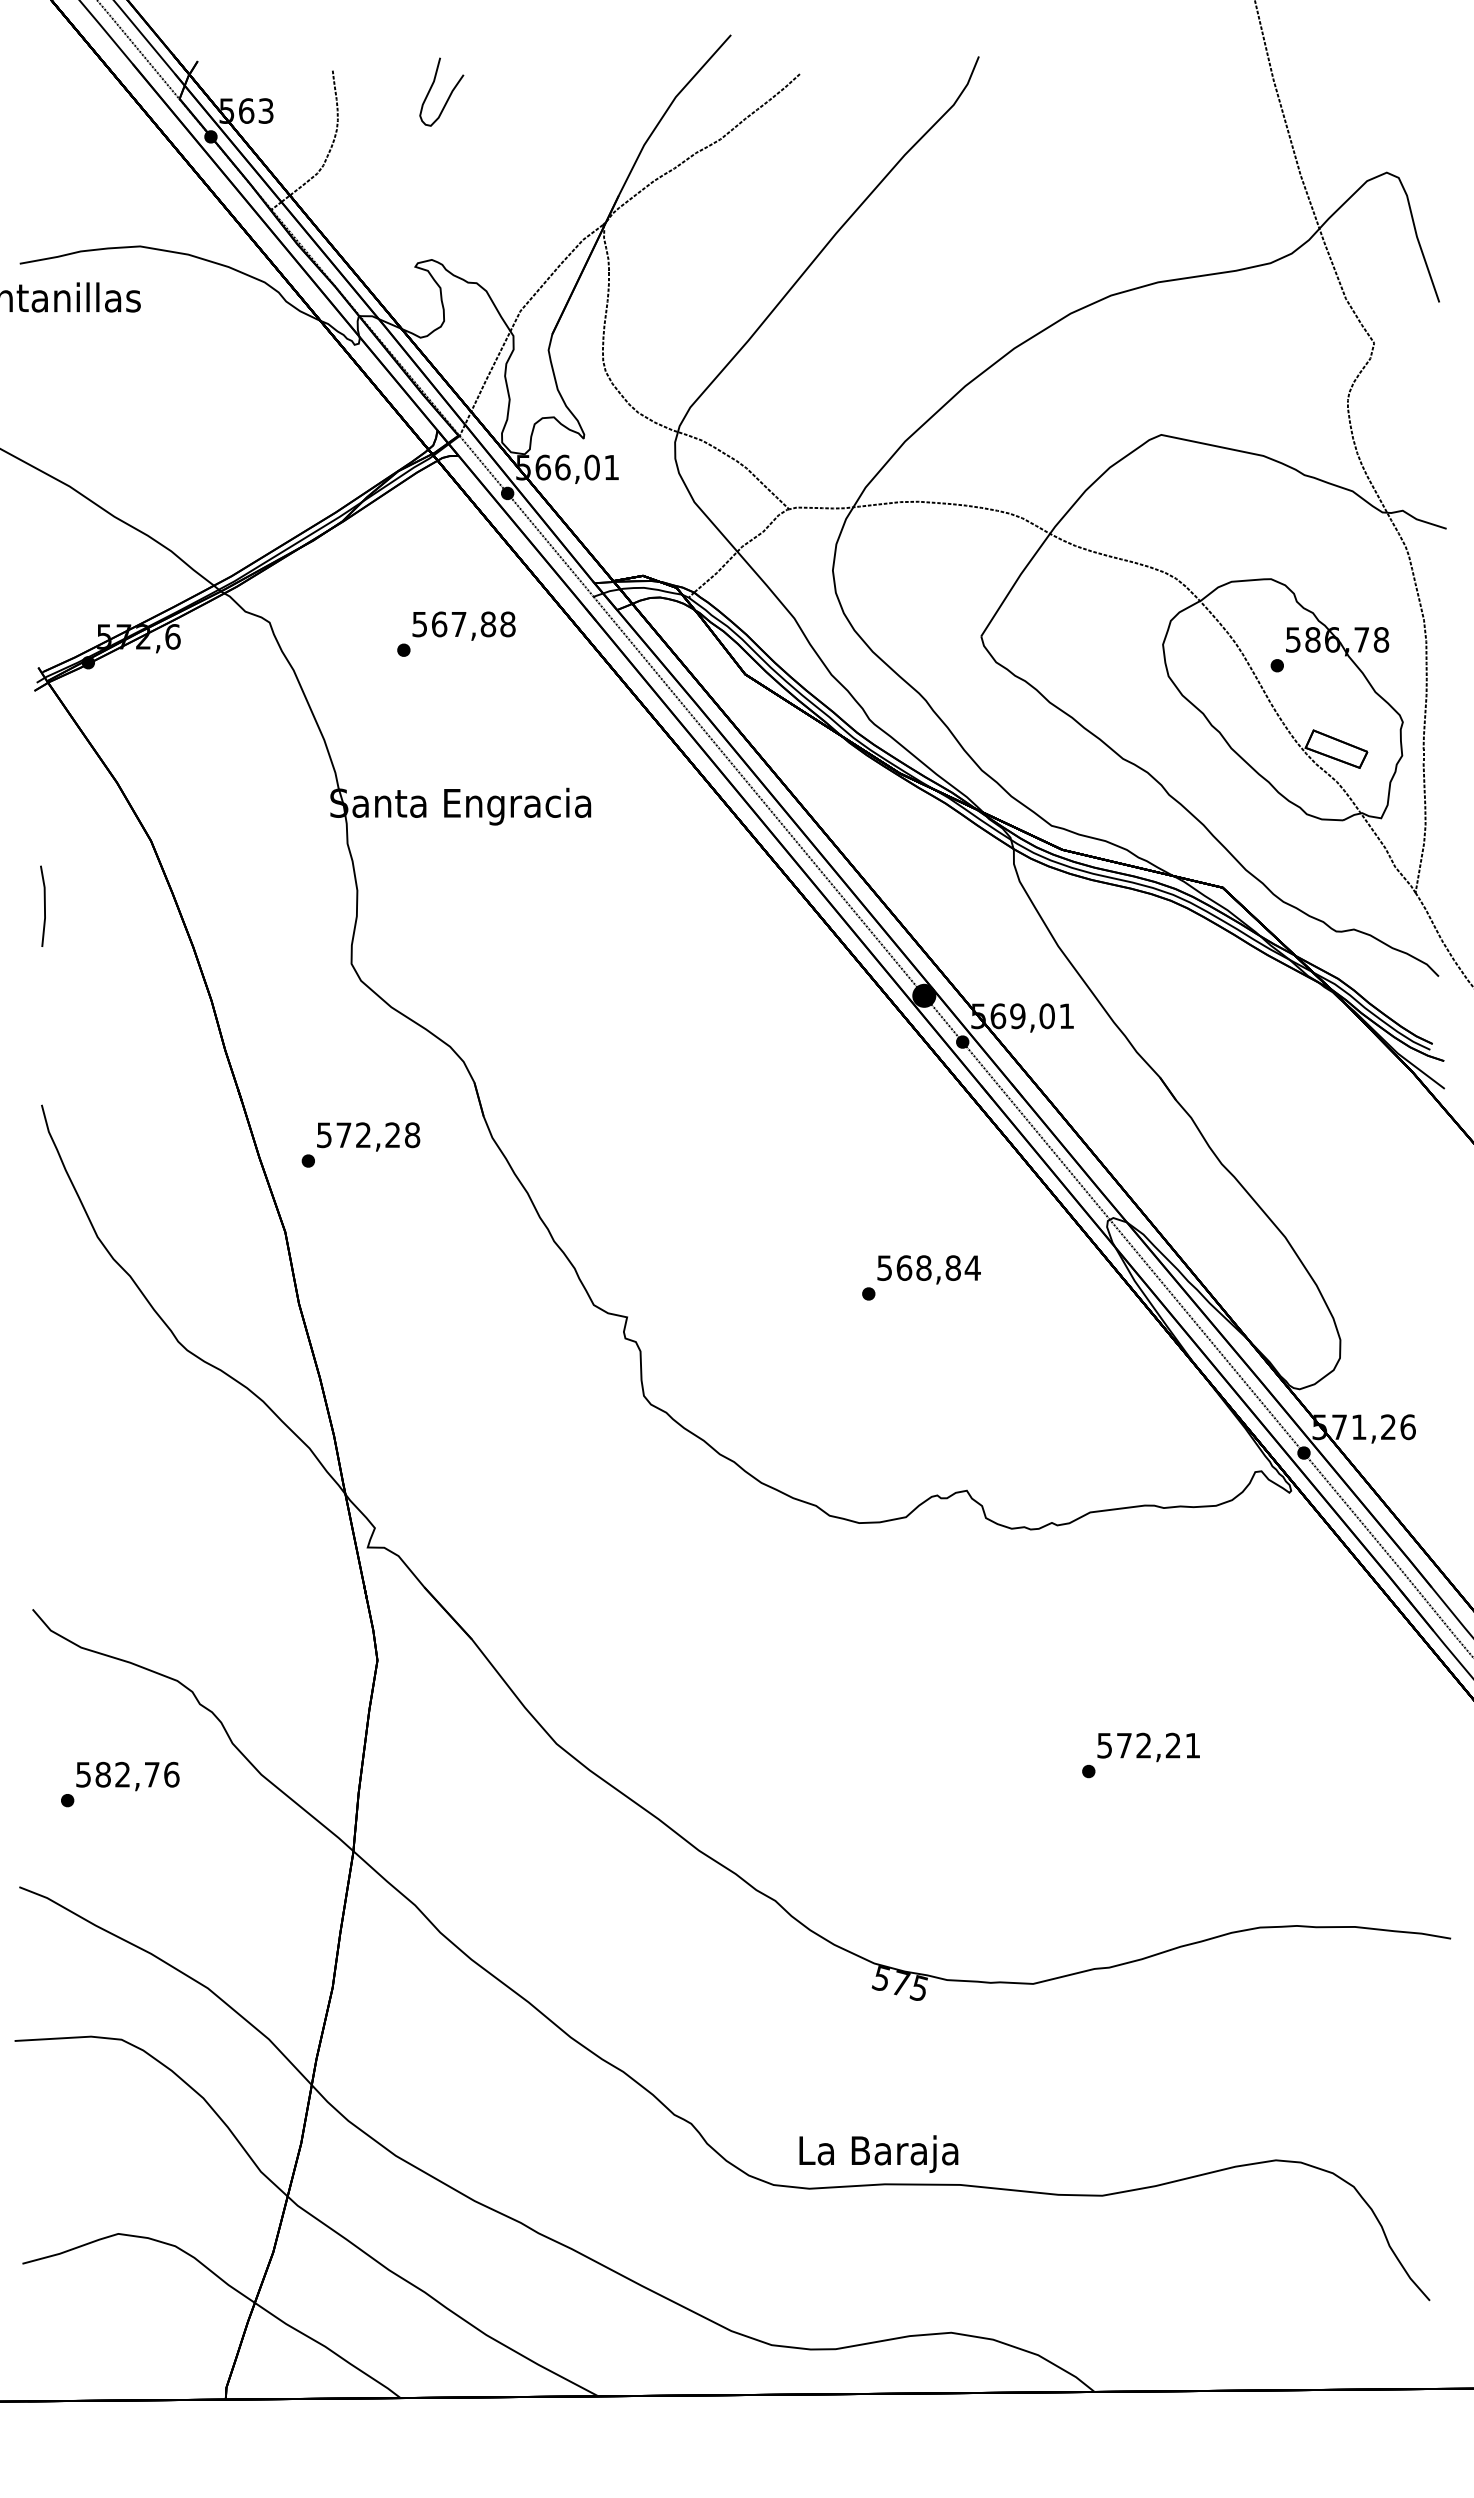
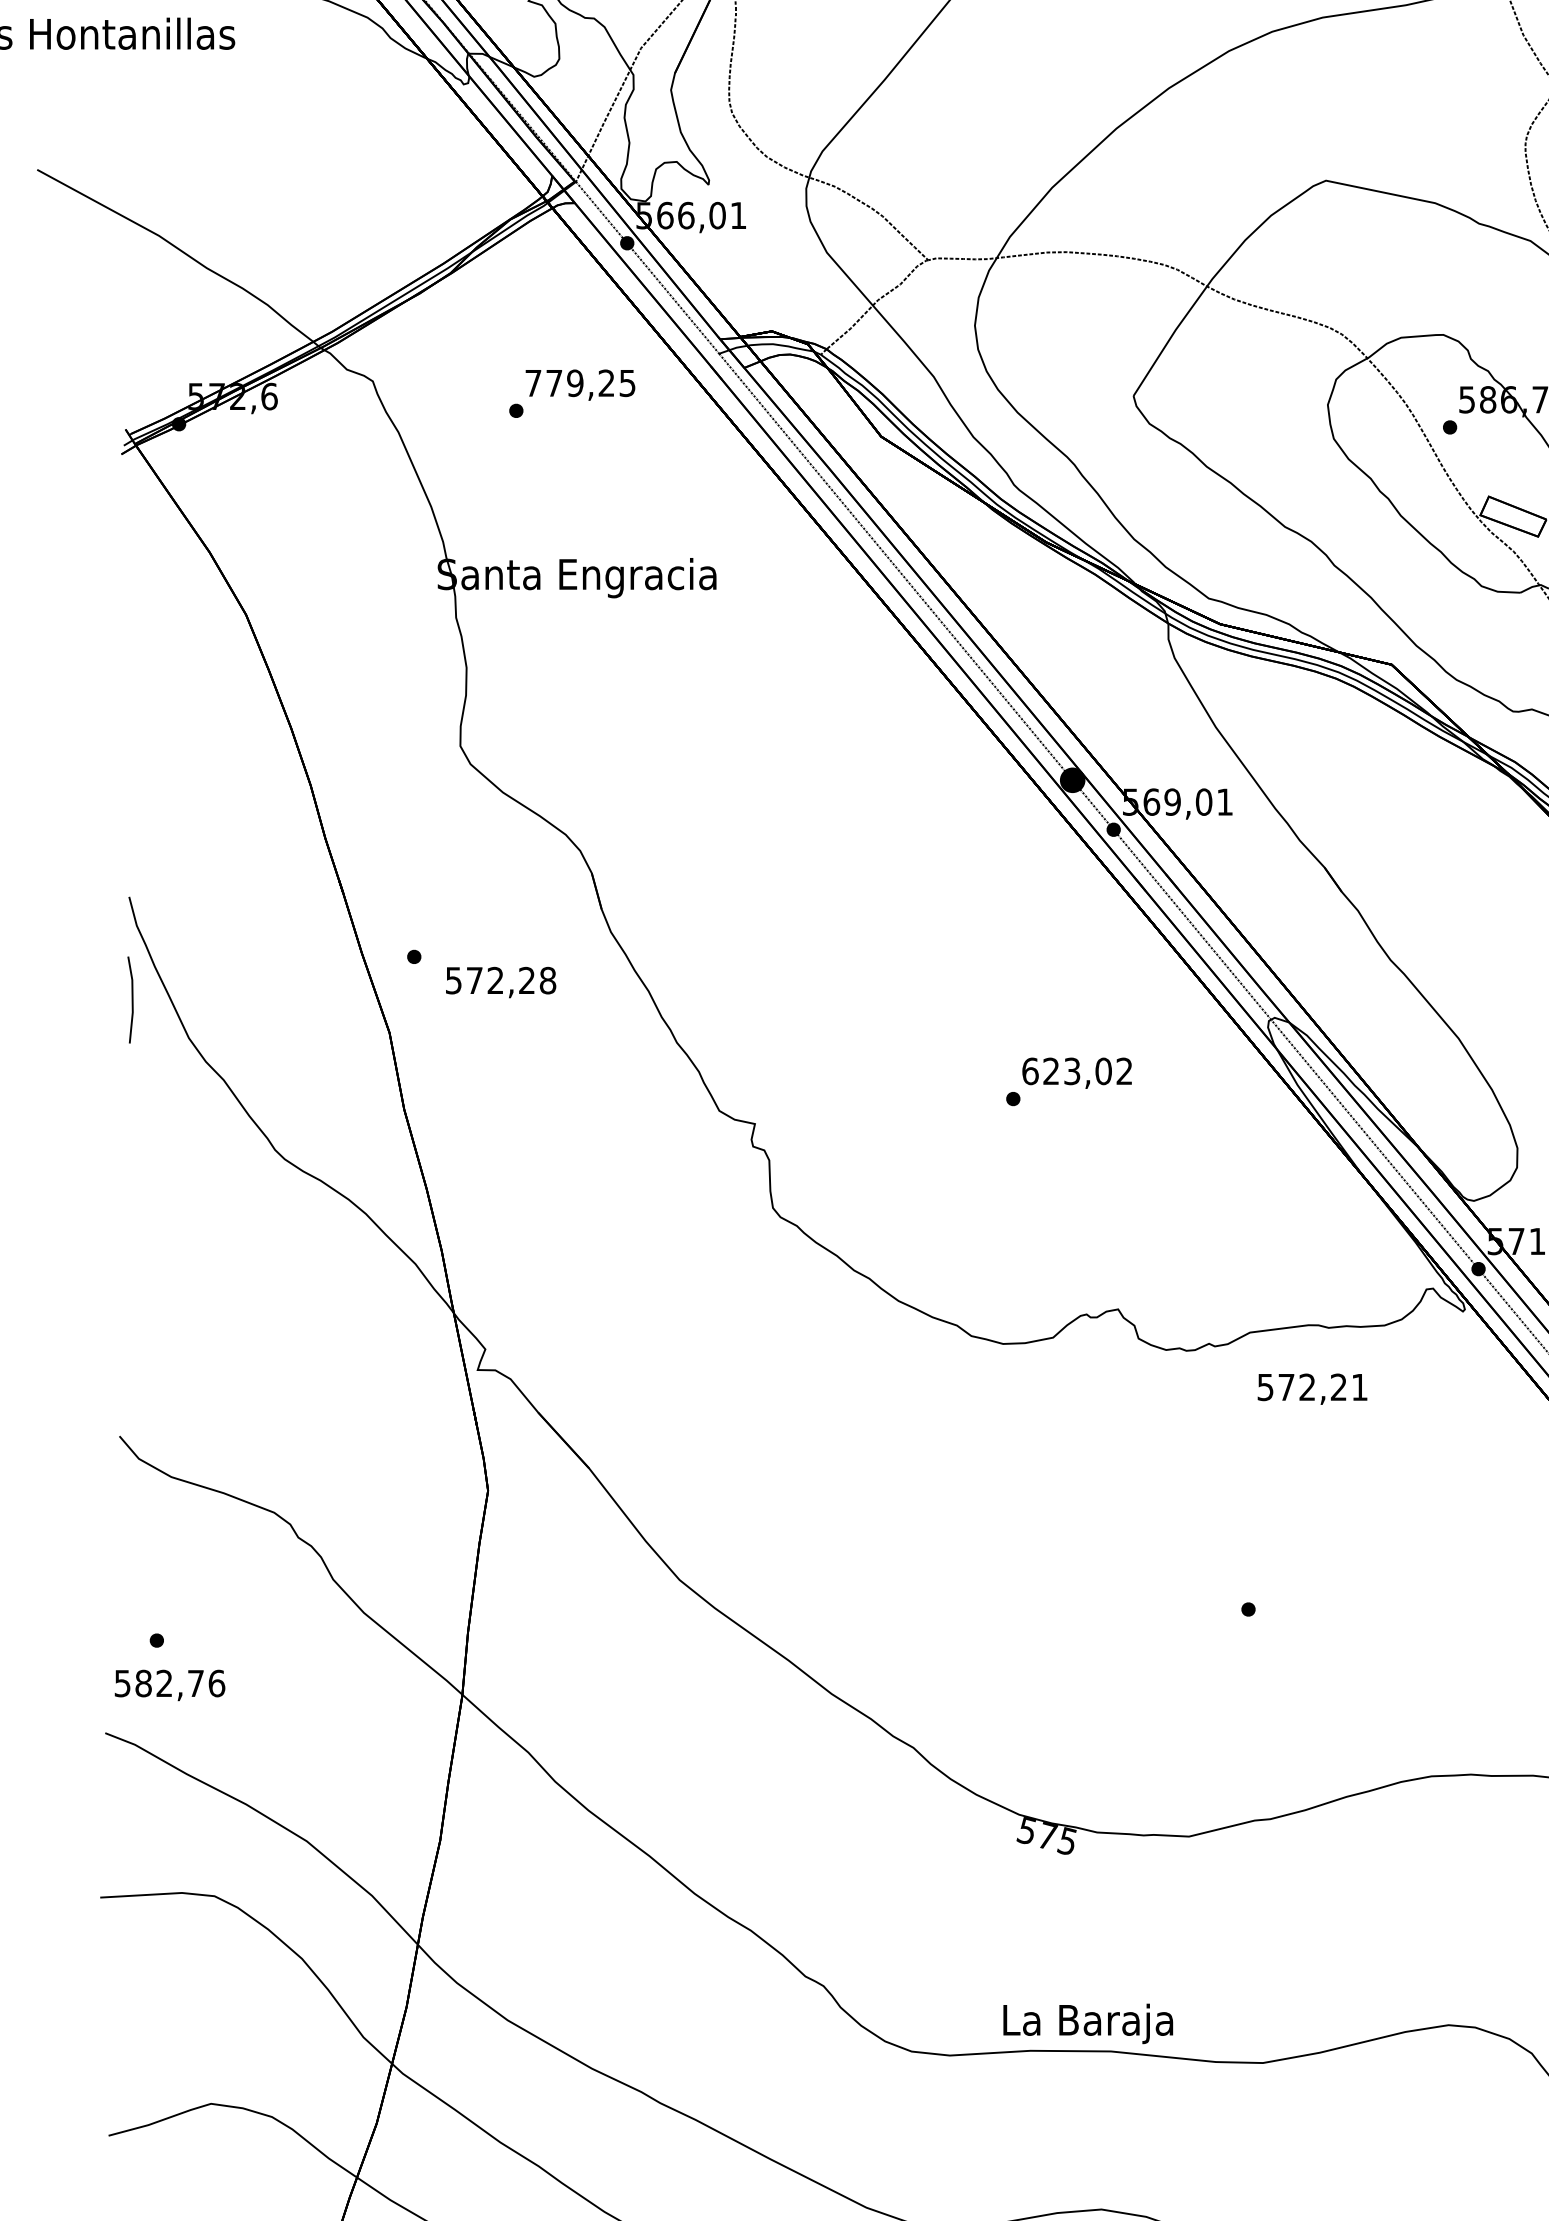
text: (463, 624) -> (580, 383), 567,88 -> 779,25
part: (42, 905) -> (130, 999), moved
text: (368, 1136) -> (500, 982), moved
text: (928, 1267) -> (1077, 1070), 568,84 -> 623,02
text: (1148, 1747) -> (1312, 1389), moved
text: (127, 1776) -> (169, 1685), moved
text: (878, 2153) -> (1087, 2023), moved

